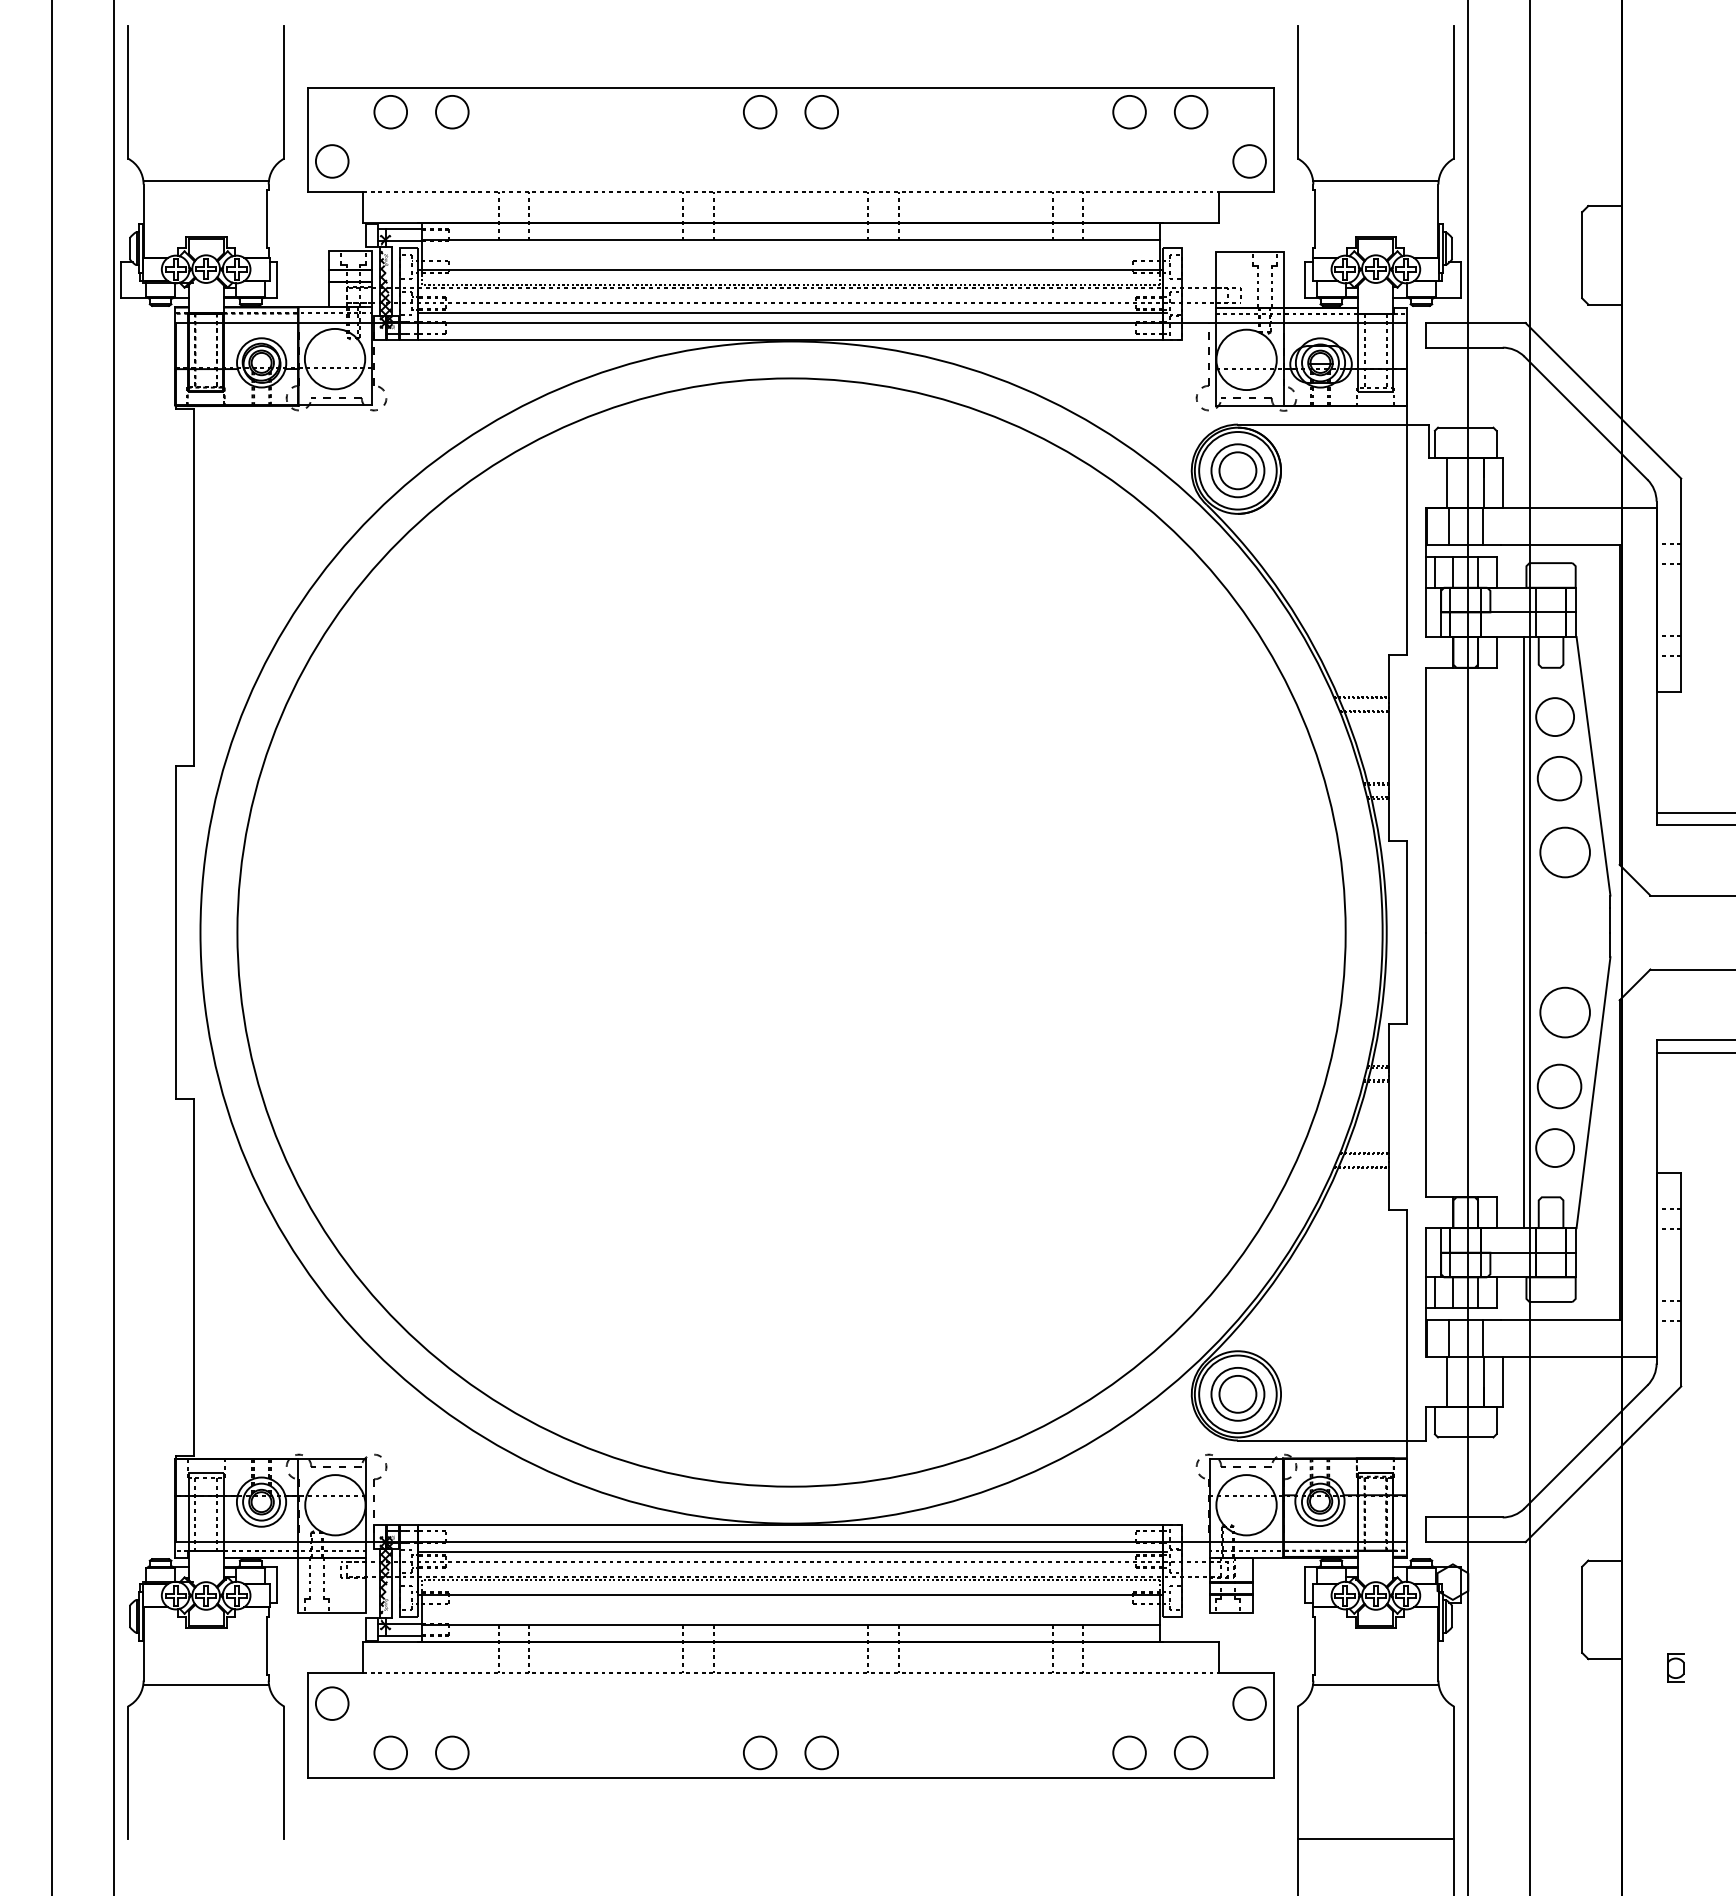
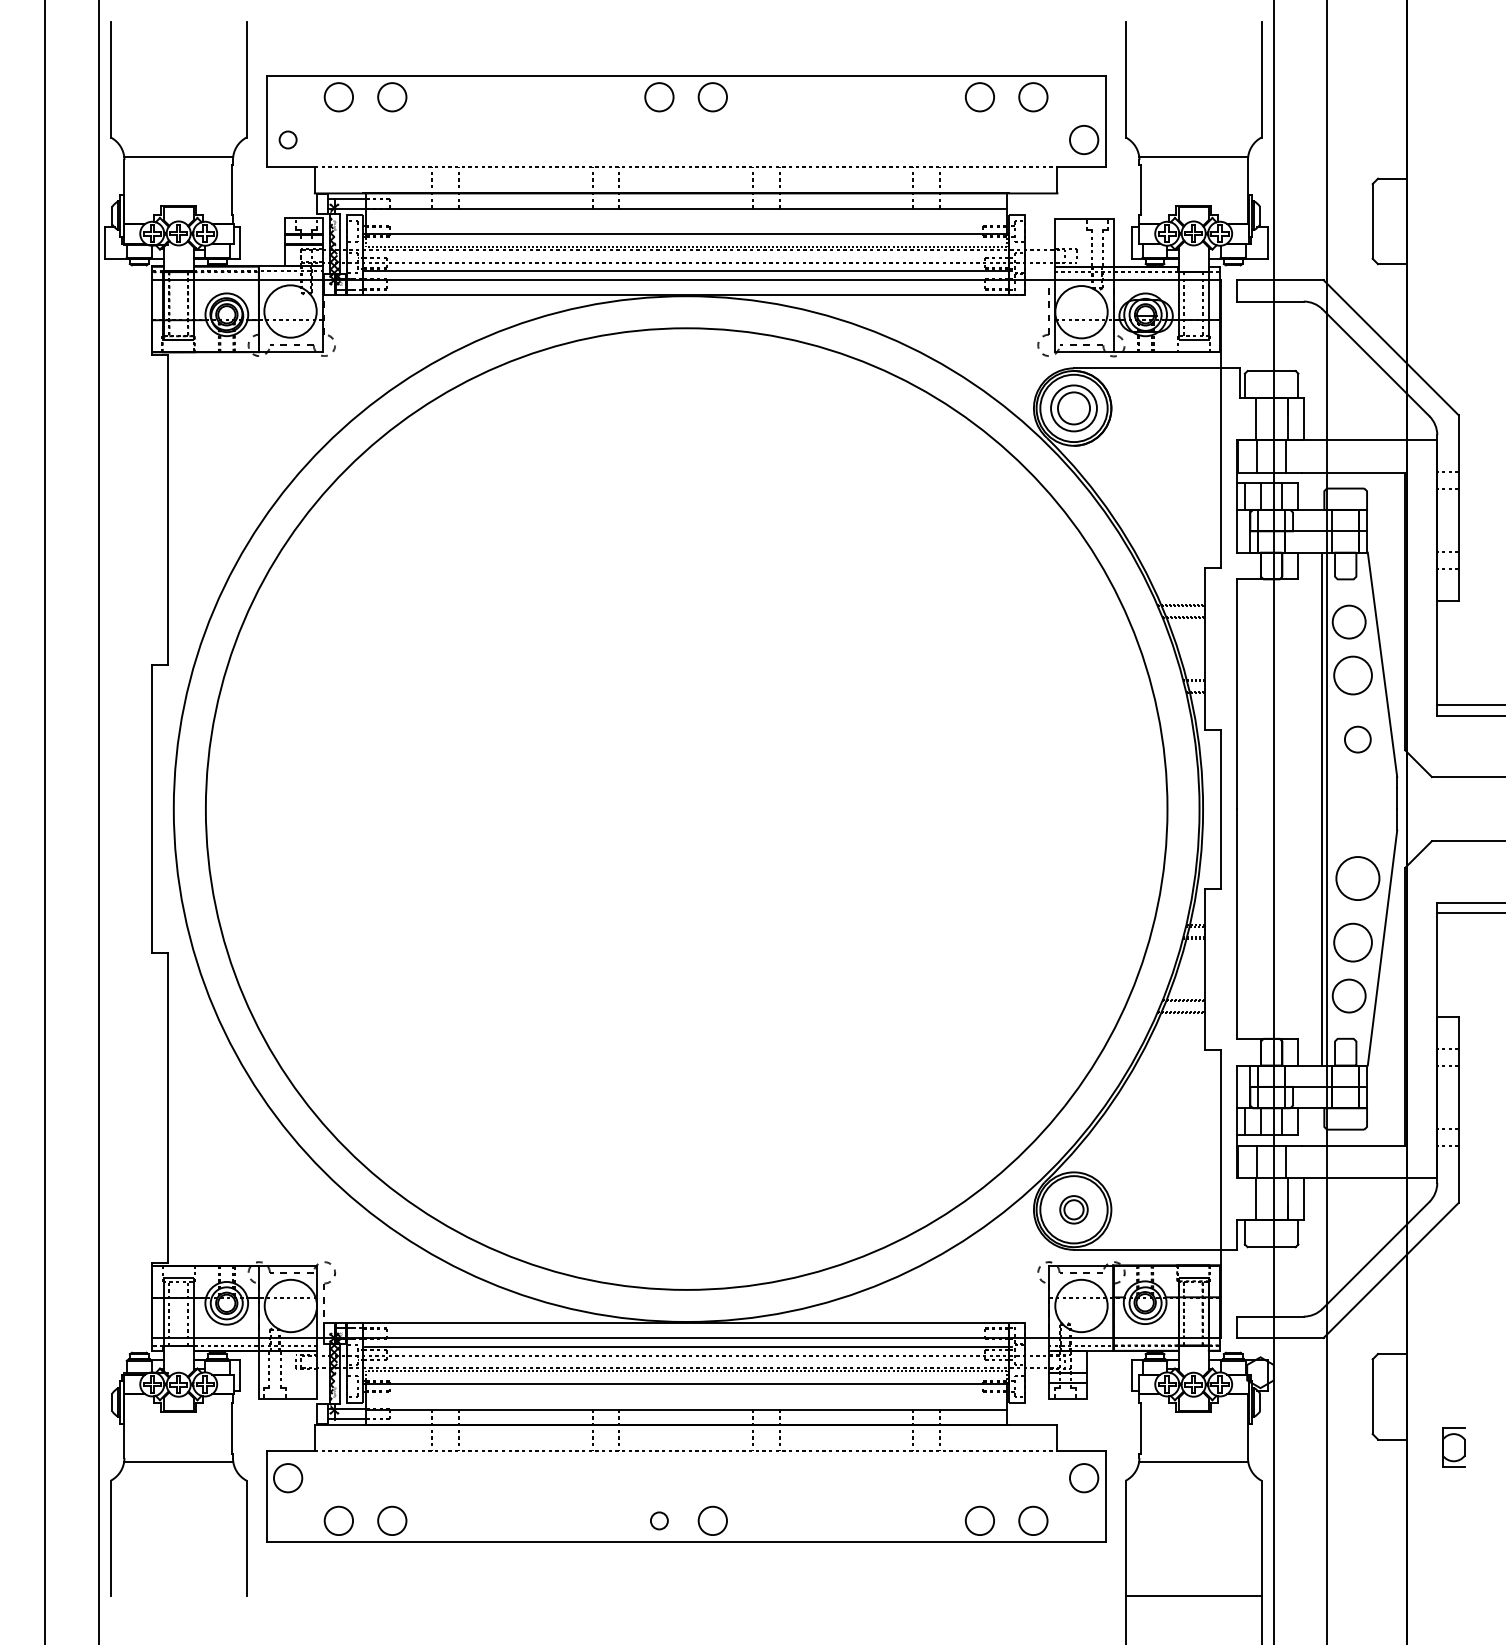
circle: (331, 161) -> (287, 140), size x0.6
circle: (1564, 852) -> (1357, 739), size x0.6
part: (1237, 1394) -> (1073, 1209), size x0.6
part: (1675, 1667) -> (1453, 1446), size x1.6
circle: (759, 1752) -> (658, 1520), size x0.6

